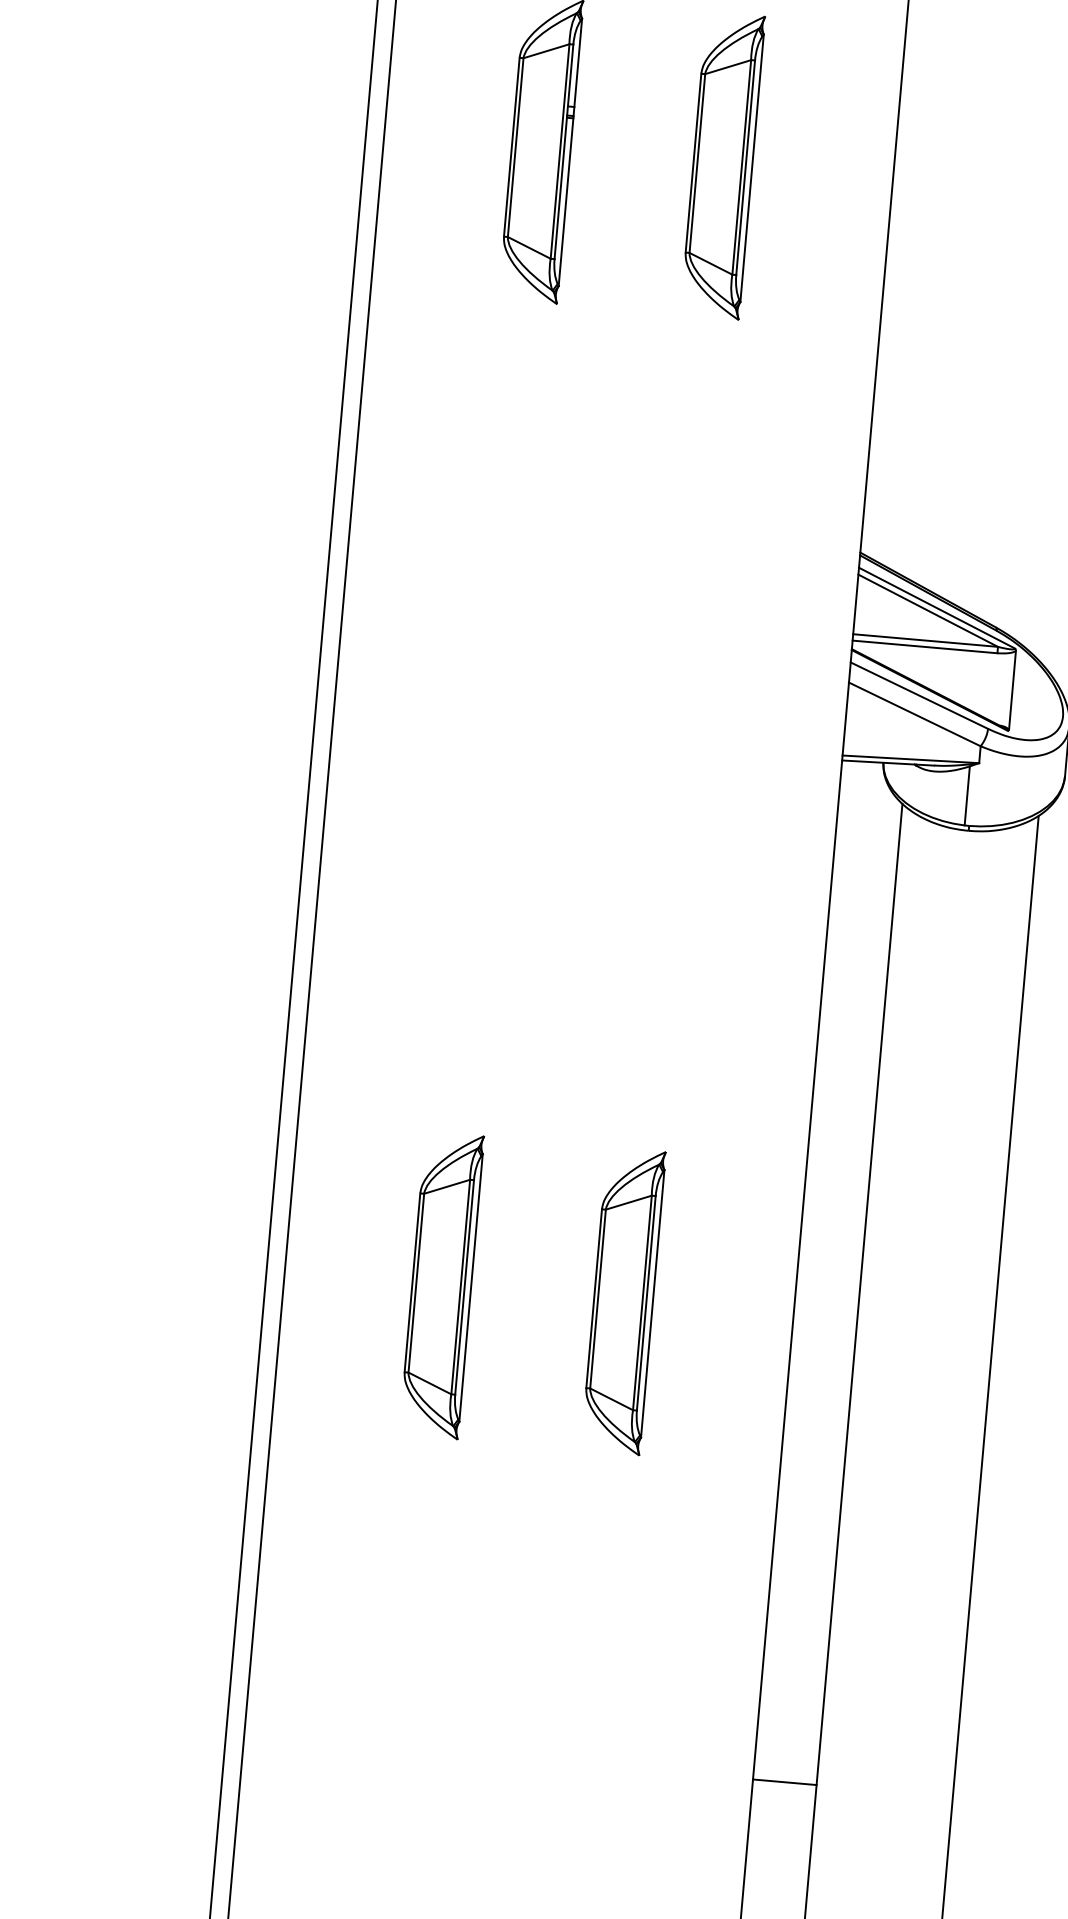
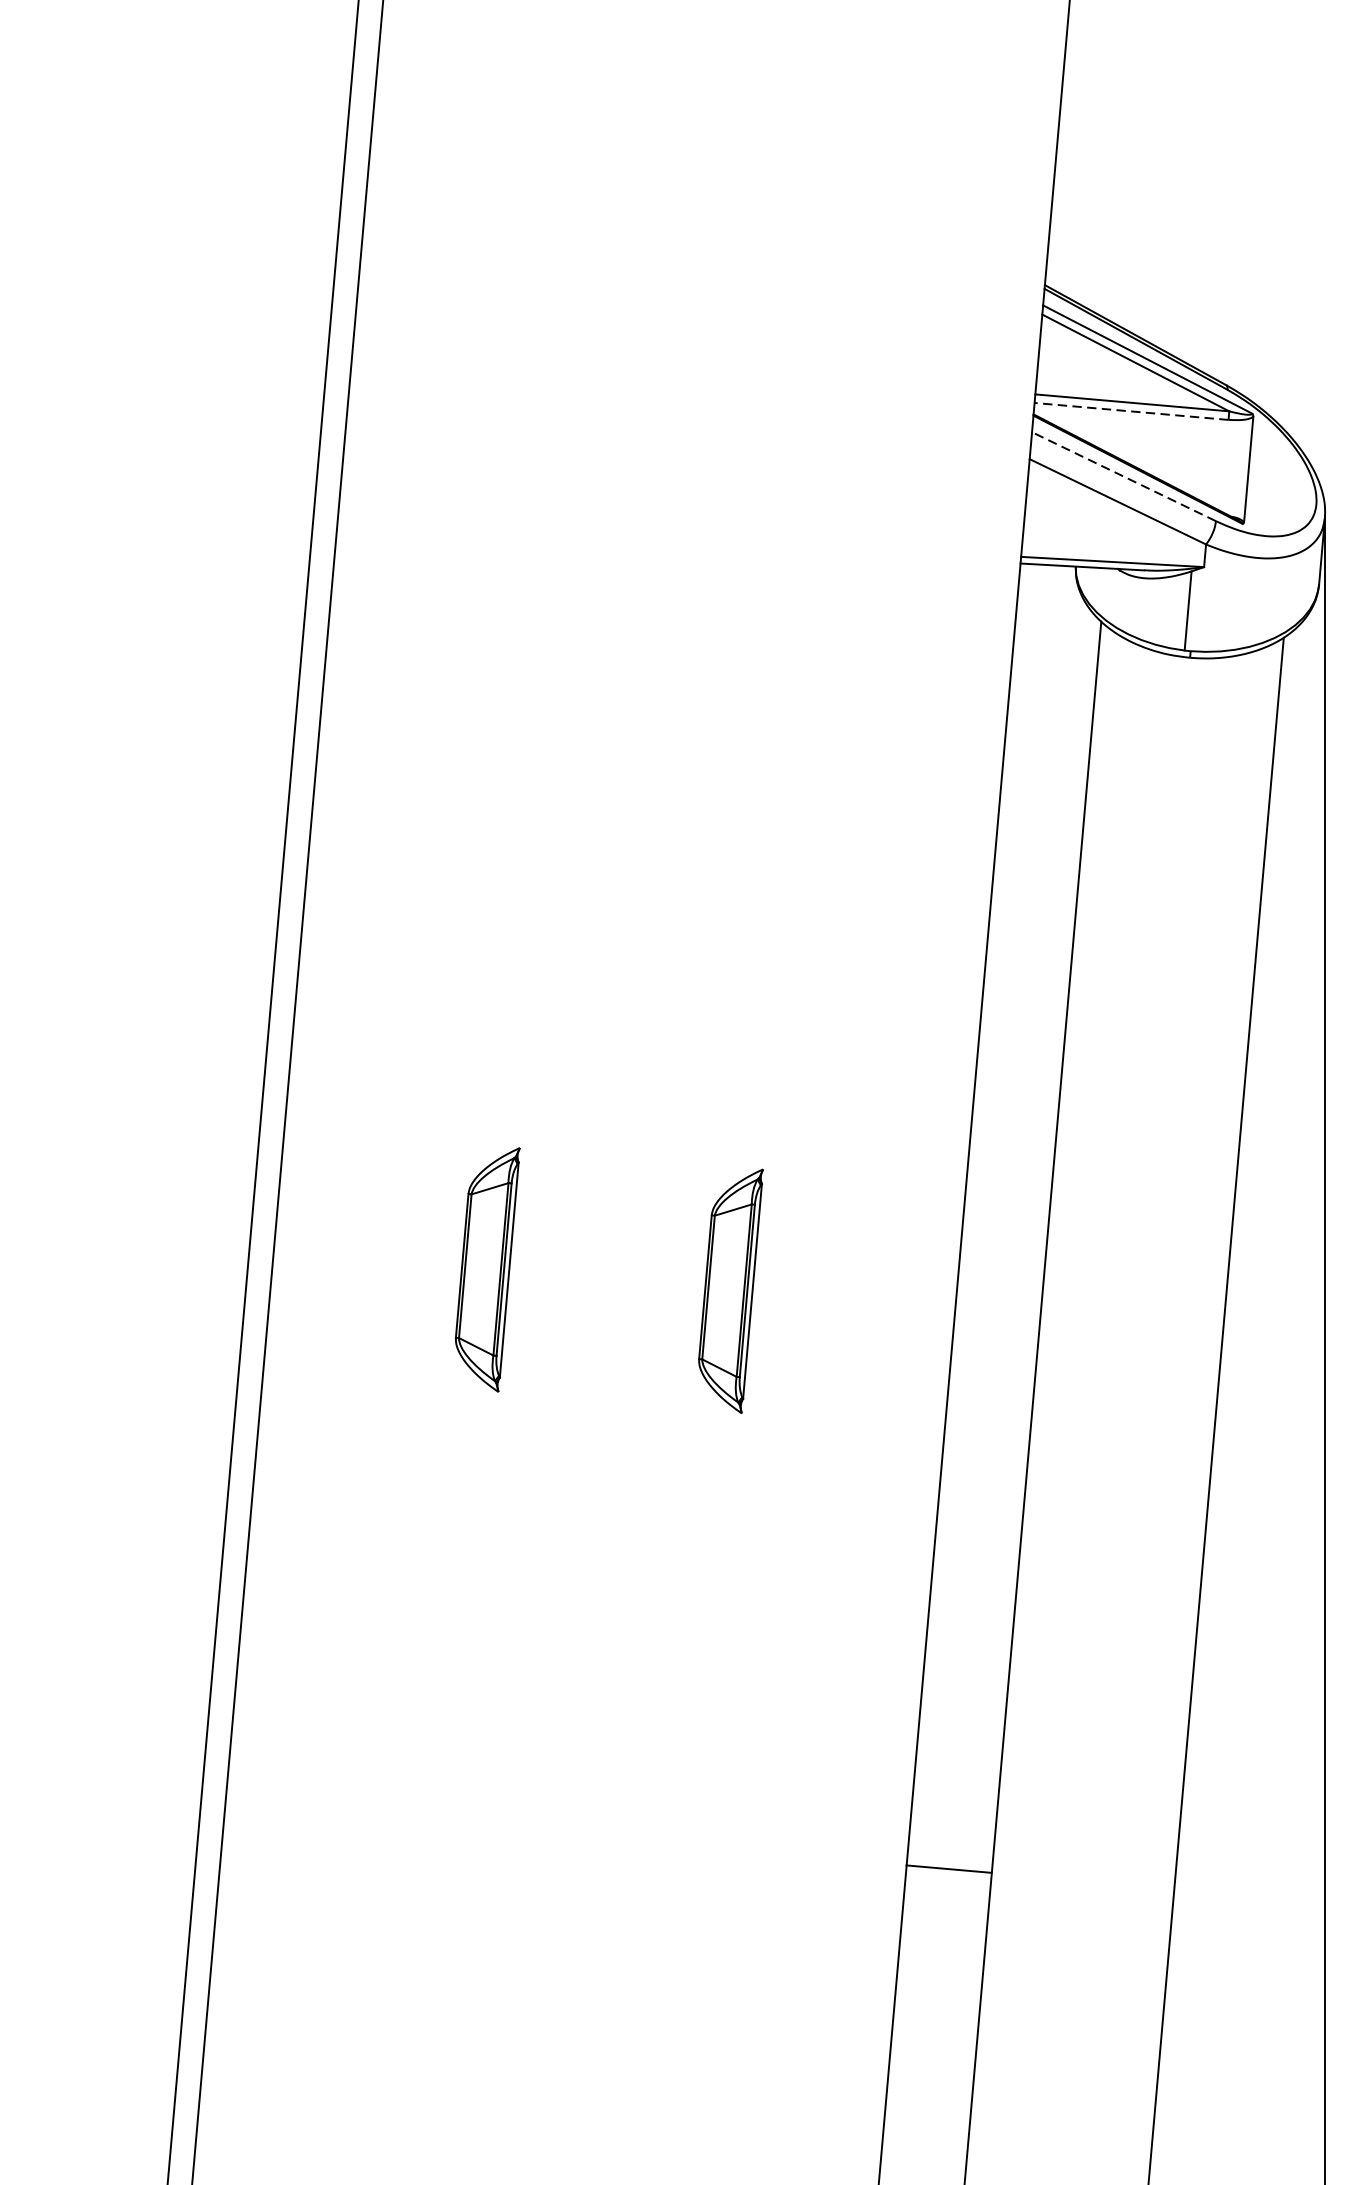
line: (925, 646) -> (1132, 410), solid -> dashed
line: (918, 695) -> (1122, 476), solid -> dashed
part: (444, 1287) -> (487, 1269), size x0.6
part: (625, 1303) -> (730, 1290), size x0.6
line: (784, 1782) -> (948, 1869), moved

